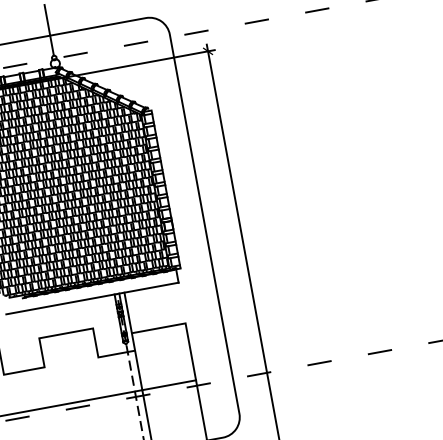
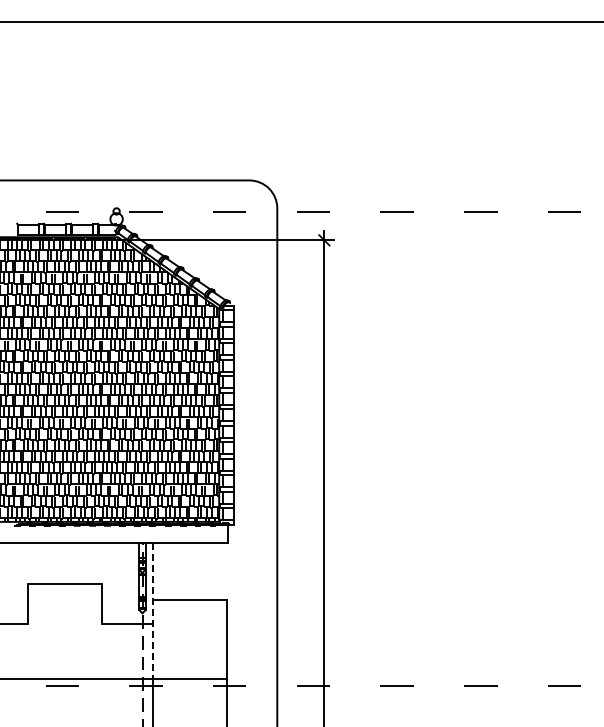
line: (49, 29) -> (116, 172), removed
line: (133, 341) -> (152, 610), solid -> dashed

